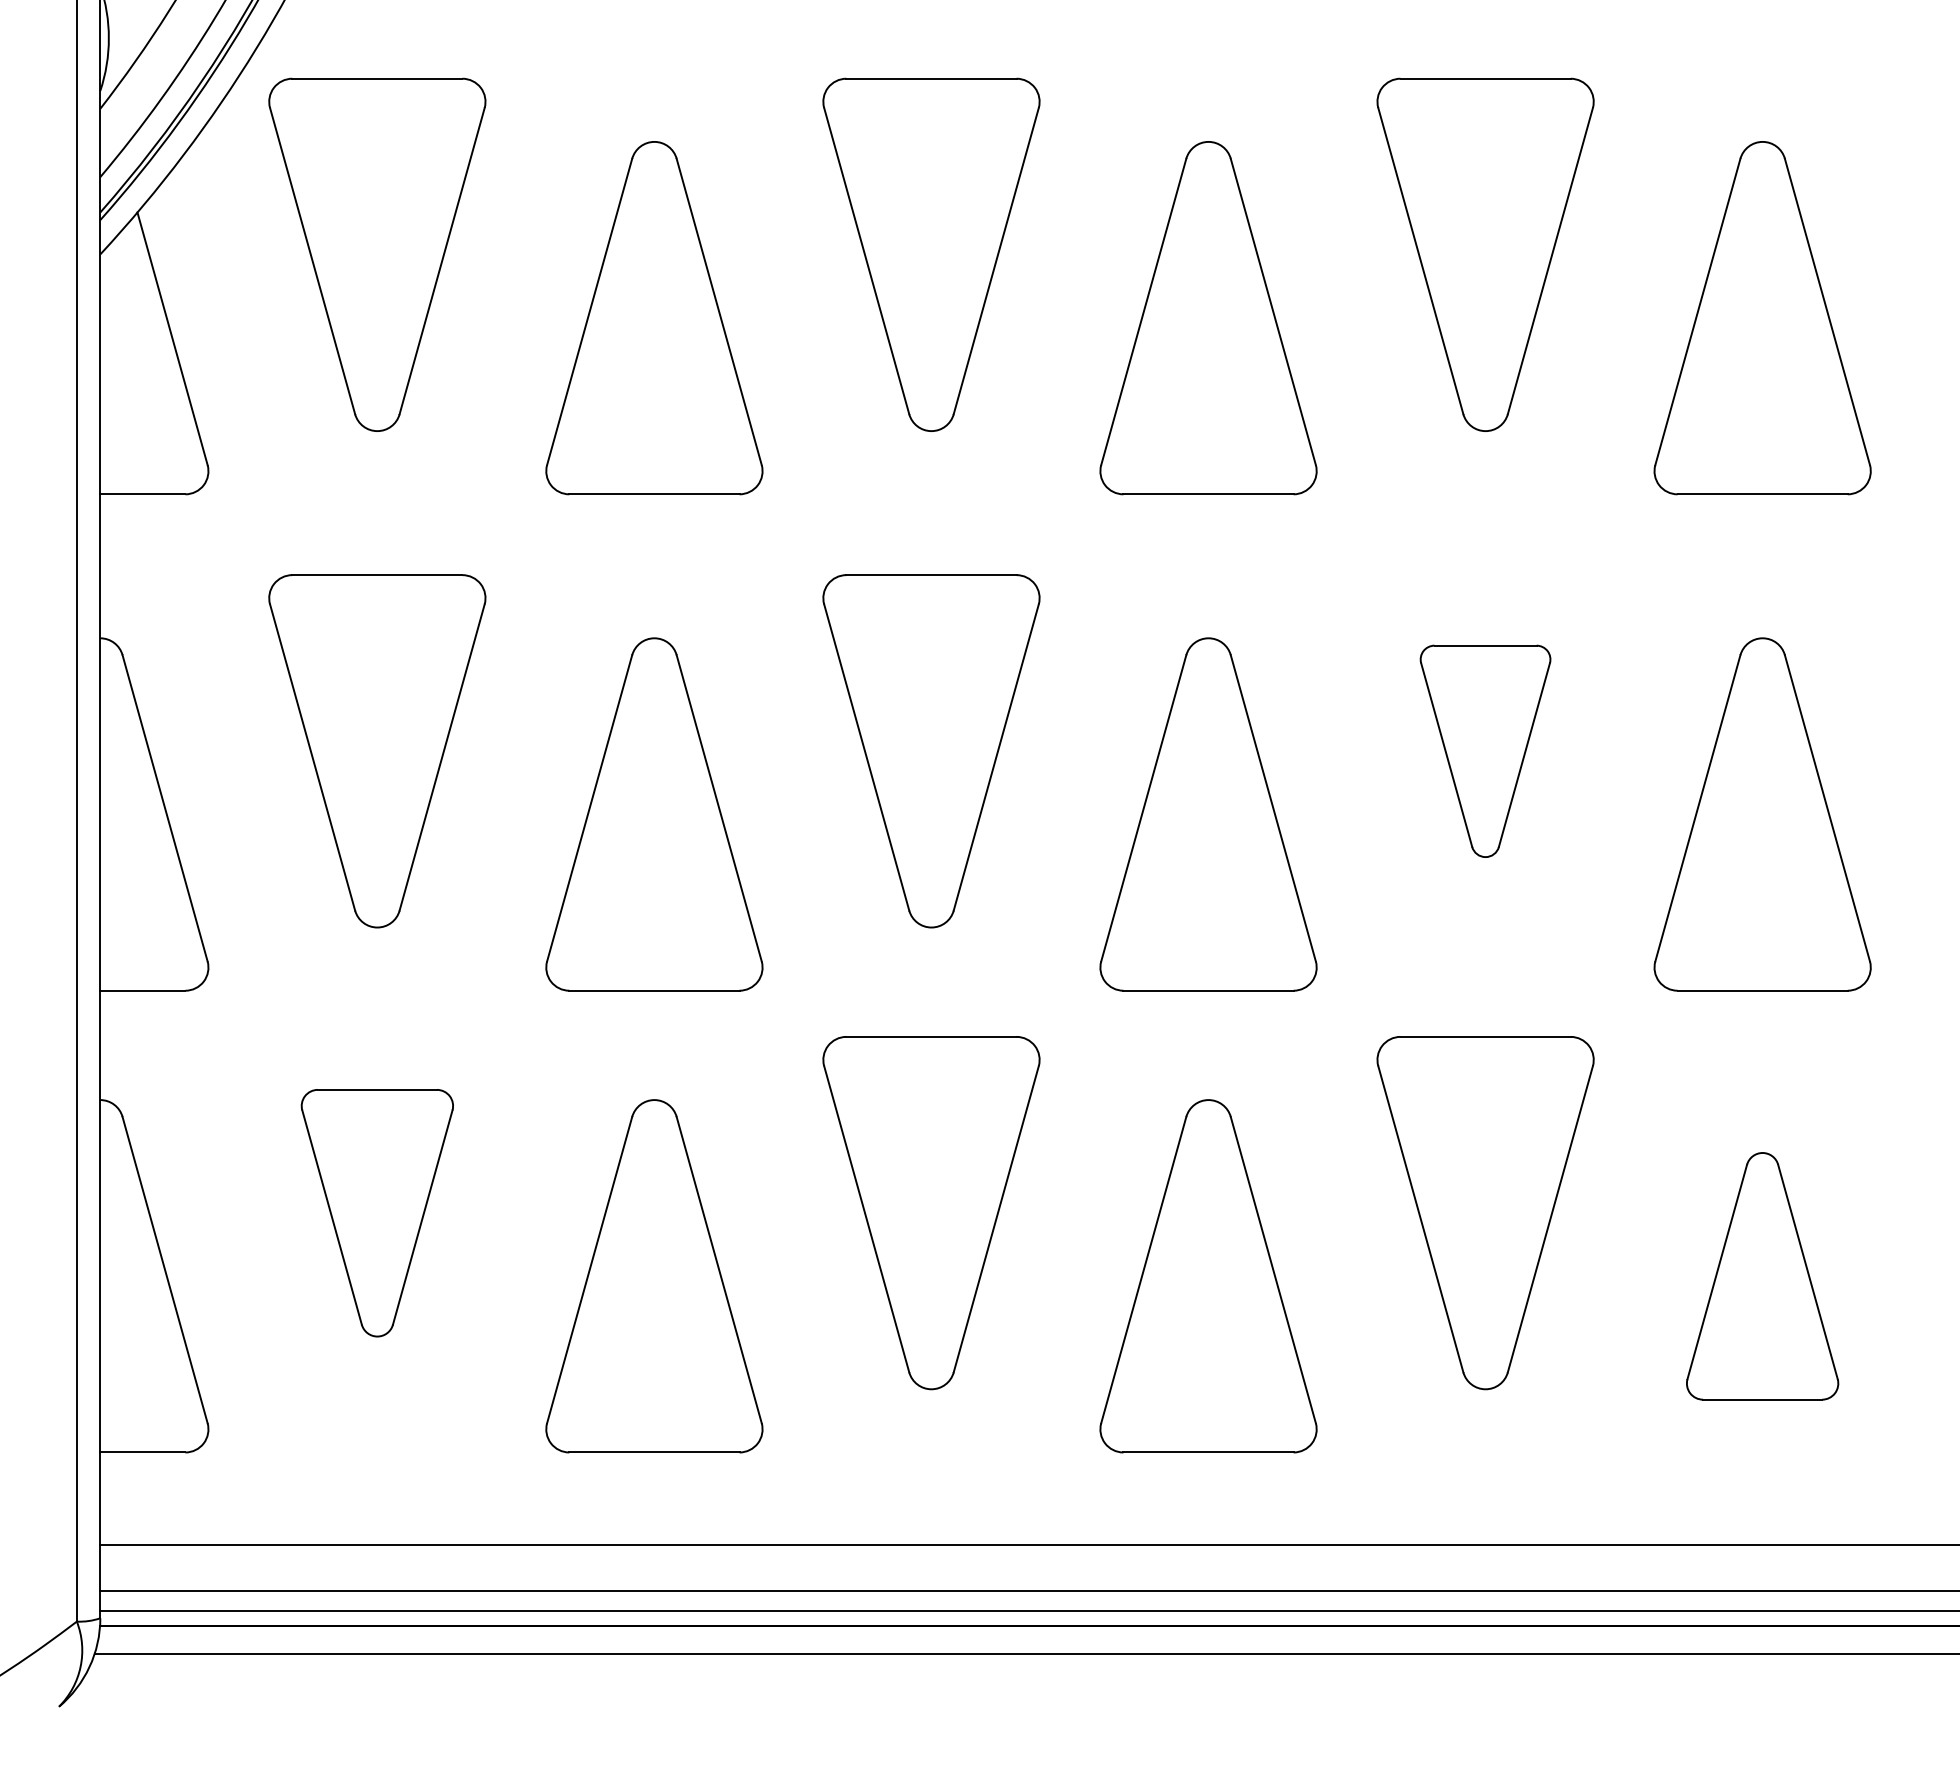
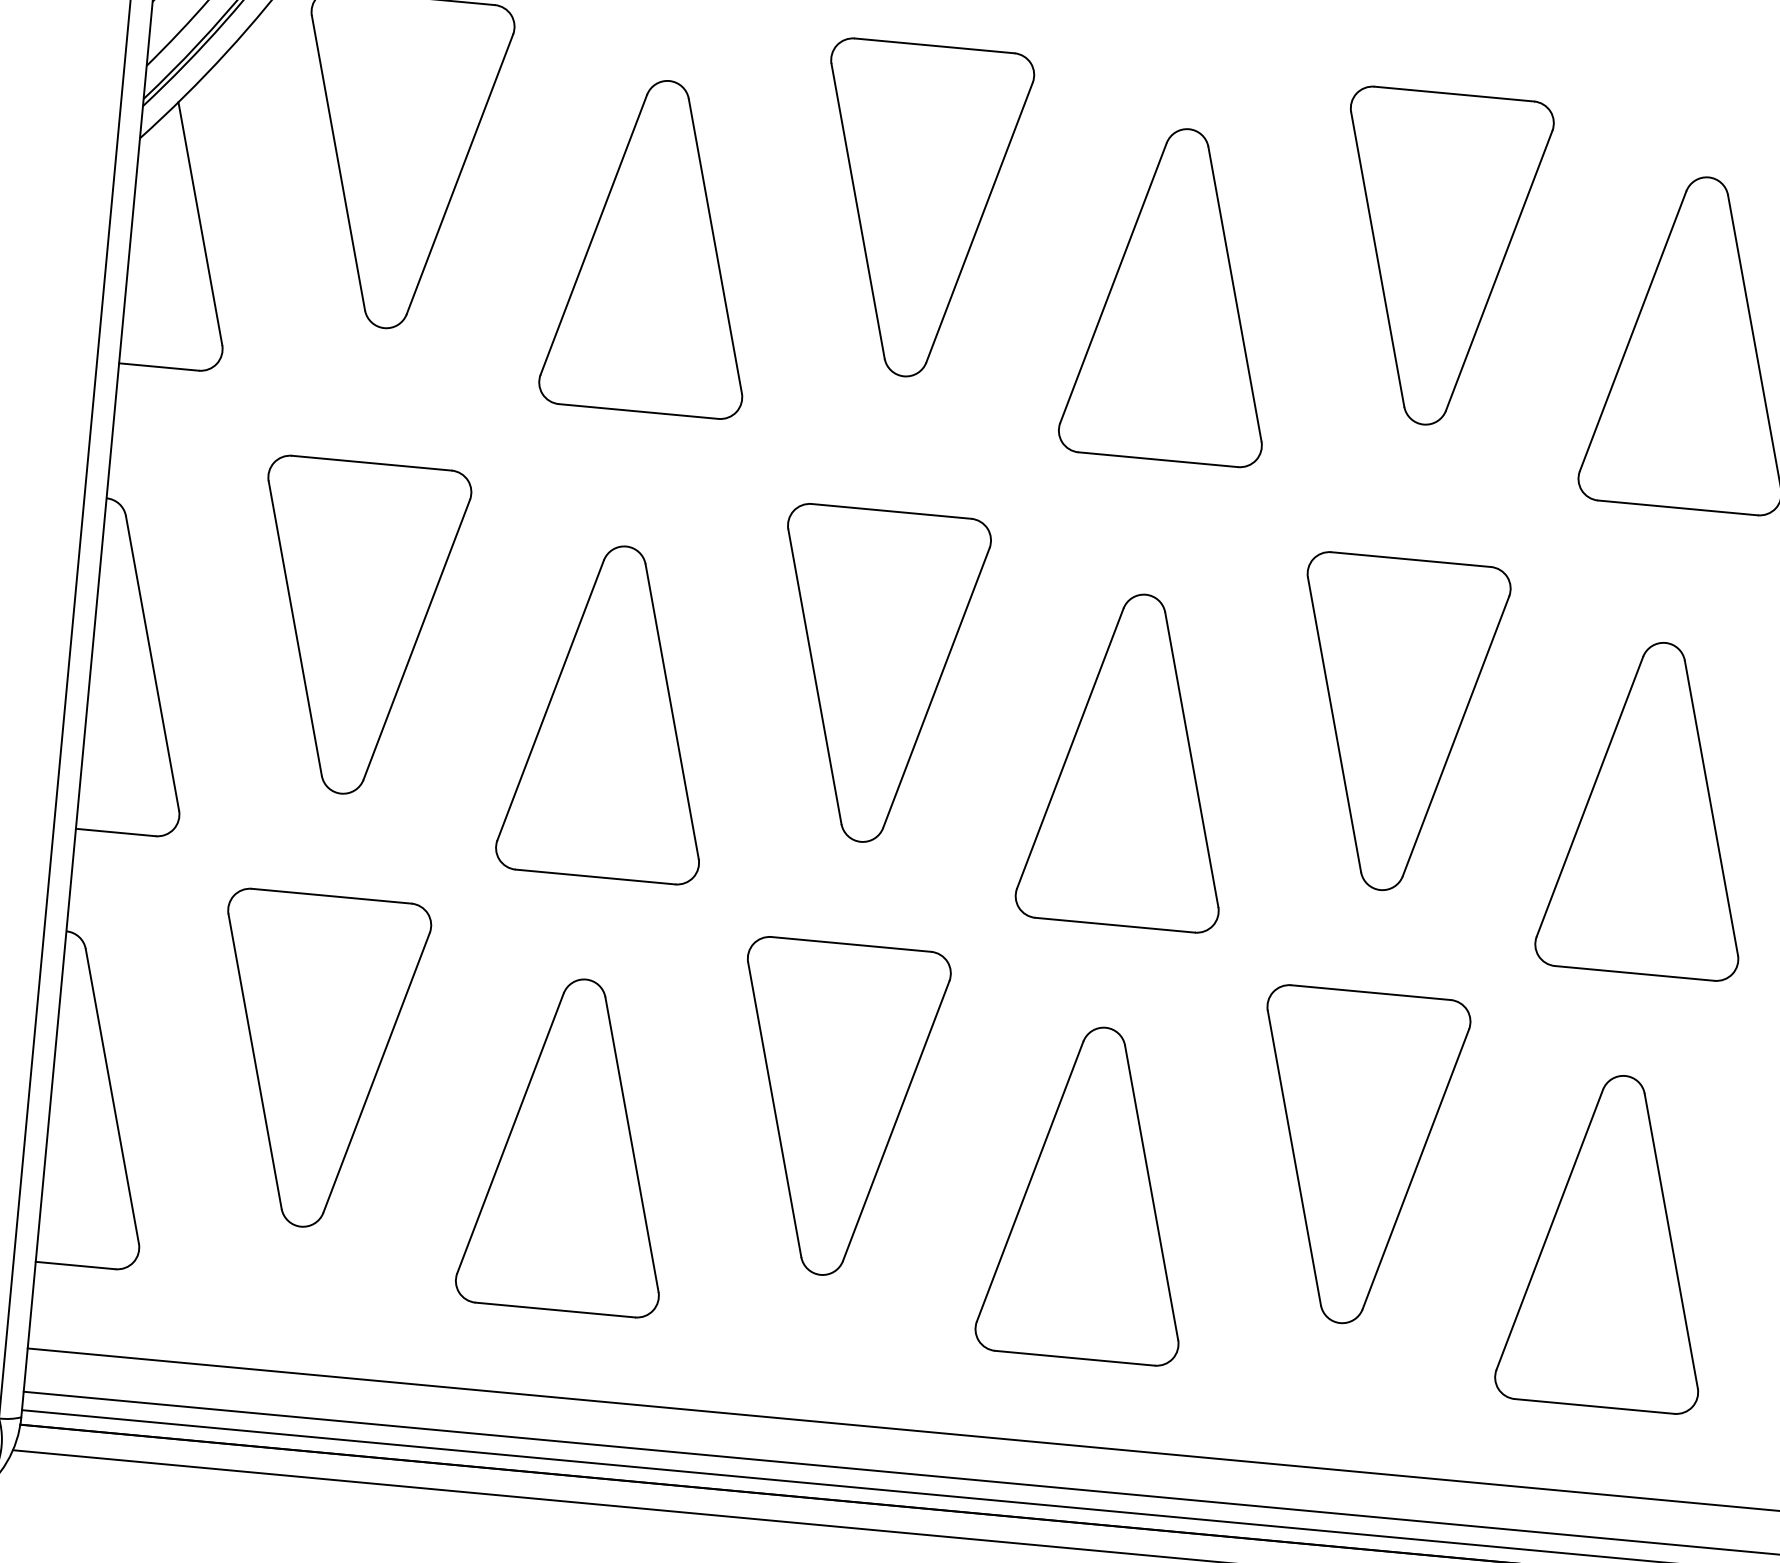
part: (1485, 751) -> (1395, 724), size x1.67
part: (377, 1213) -> (316, 1061), size x1.43
part: (1762, 1276) -> (1609, 1241), size x1.43

